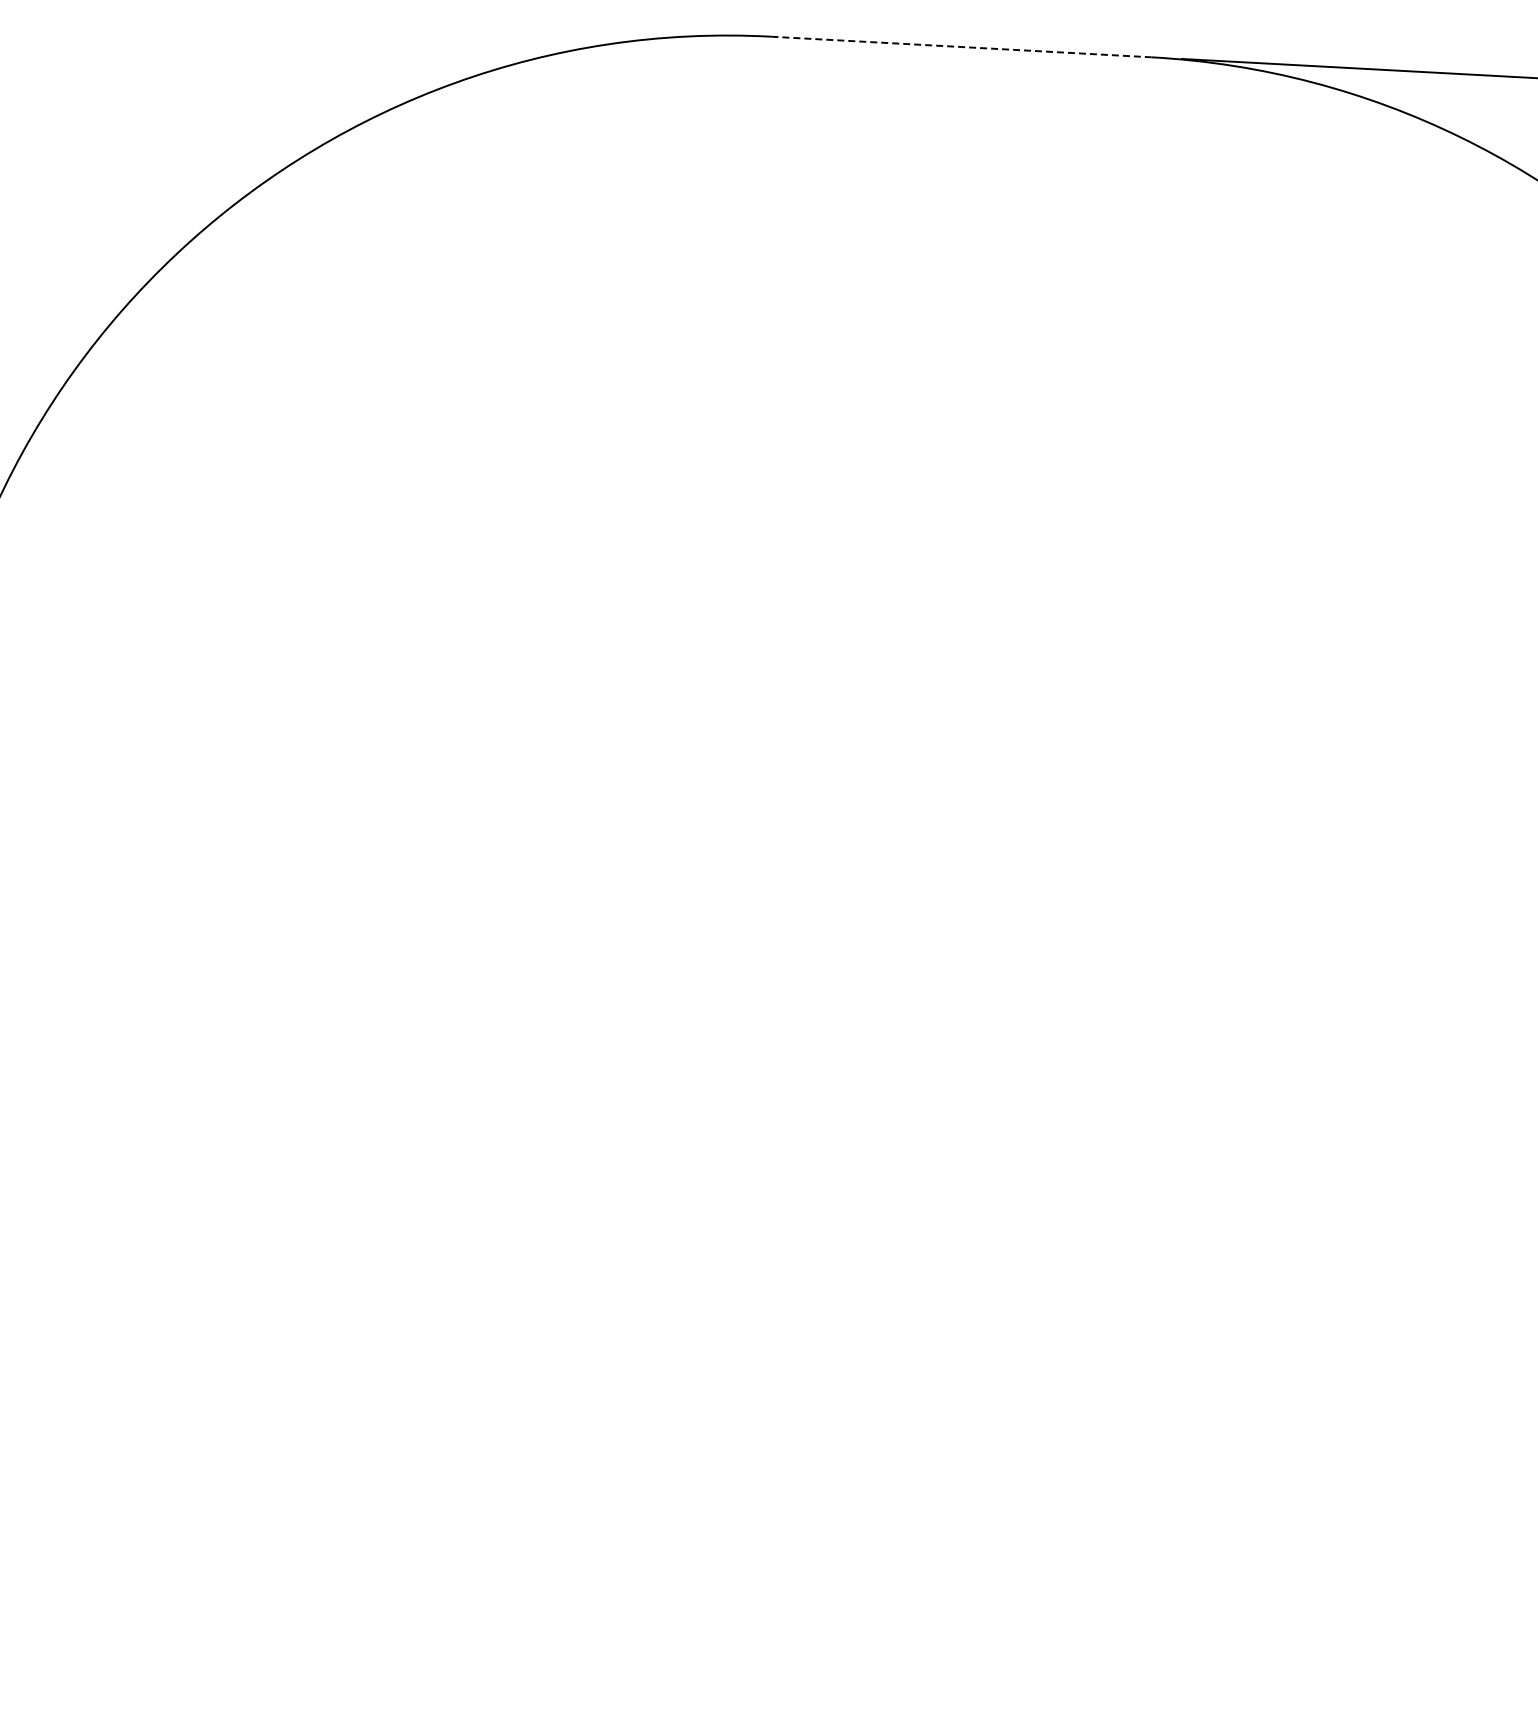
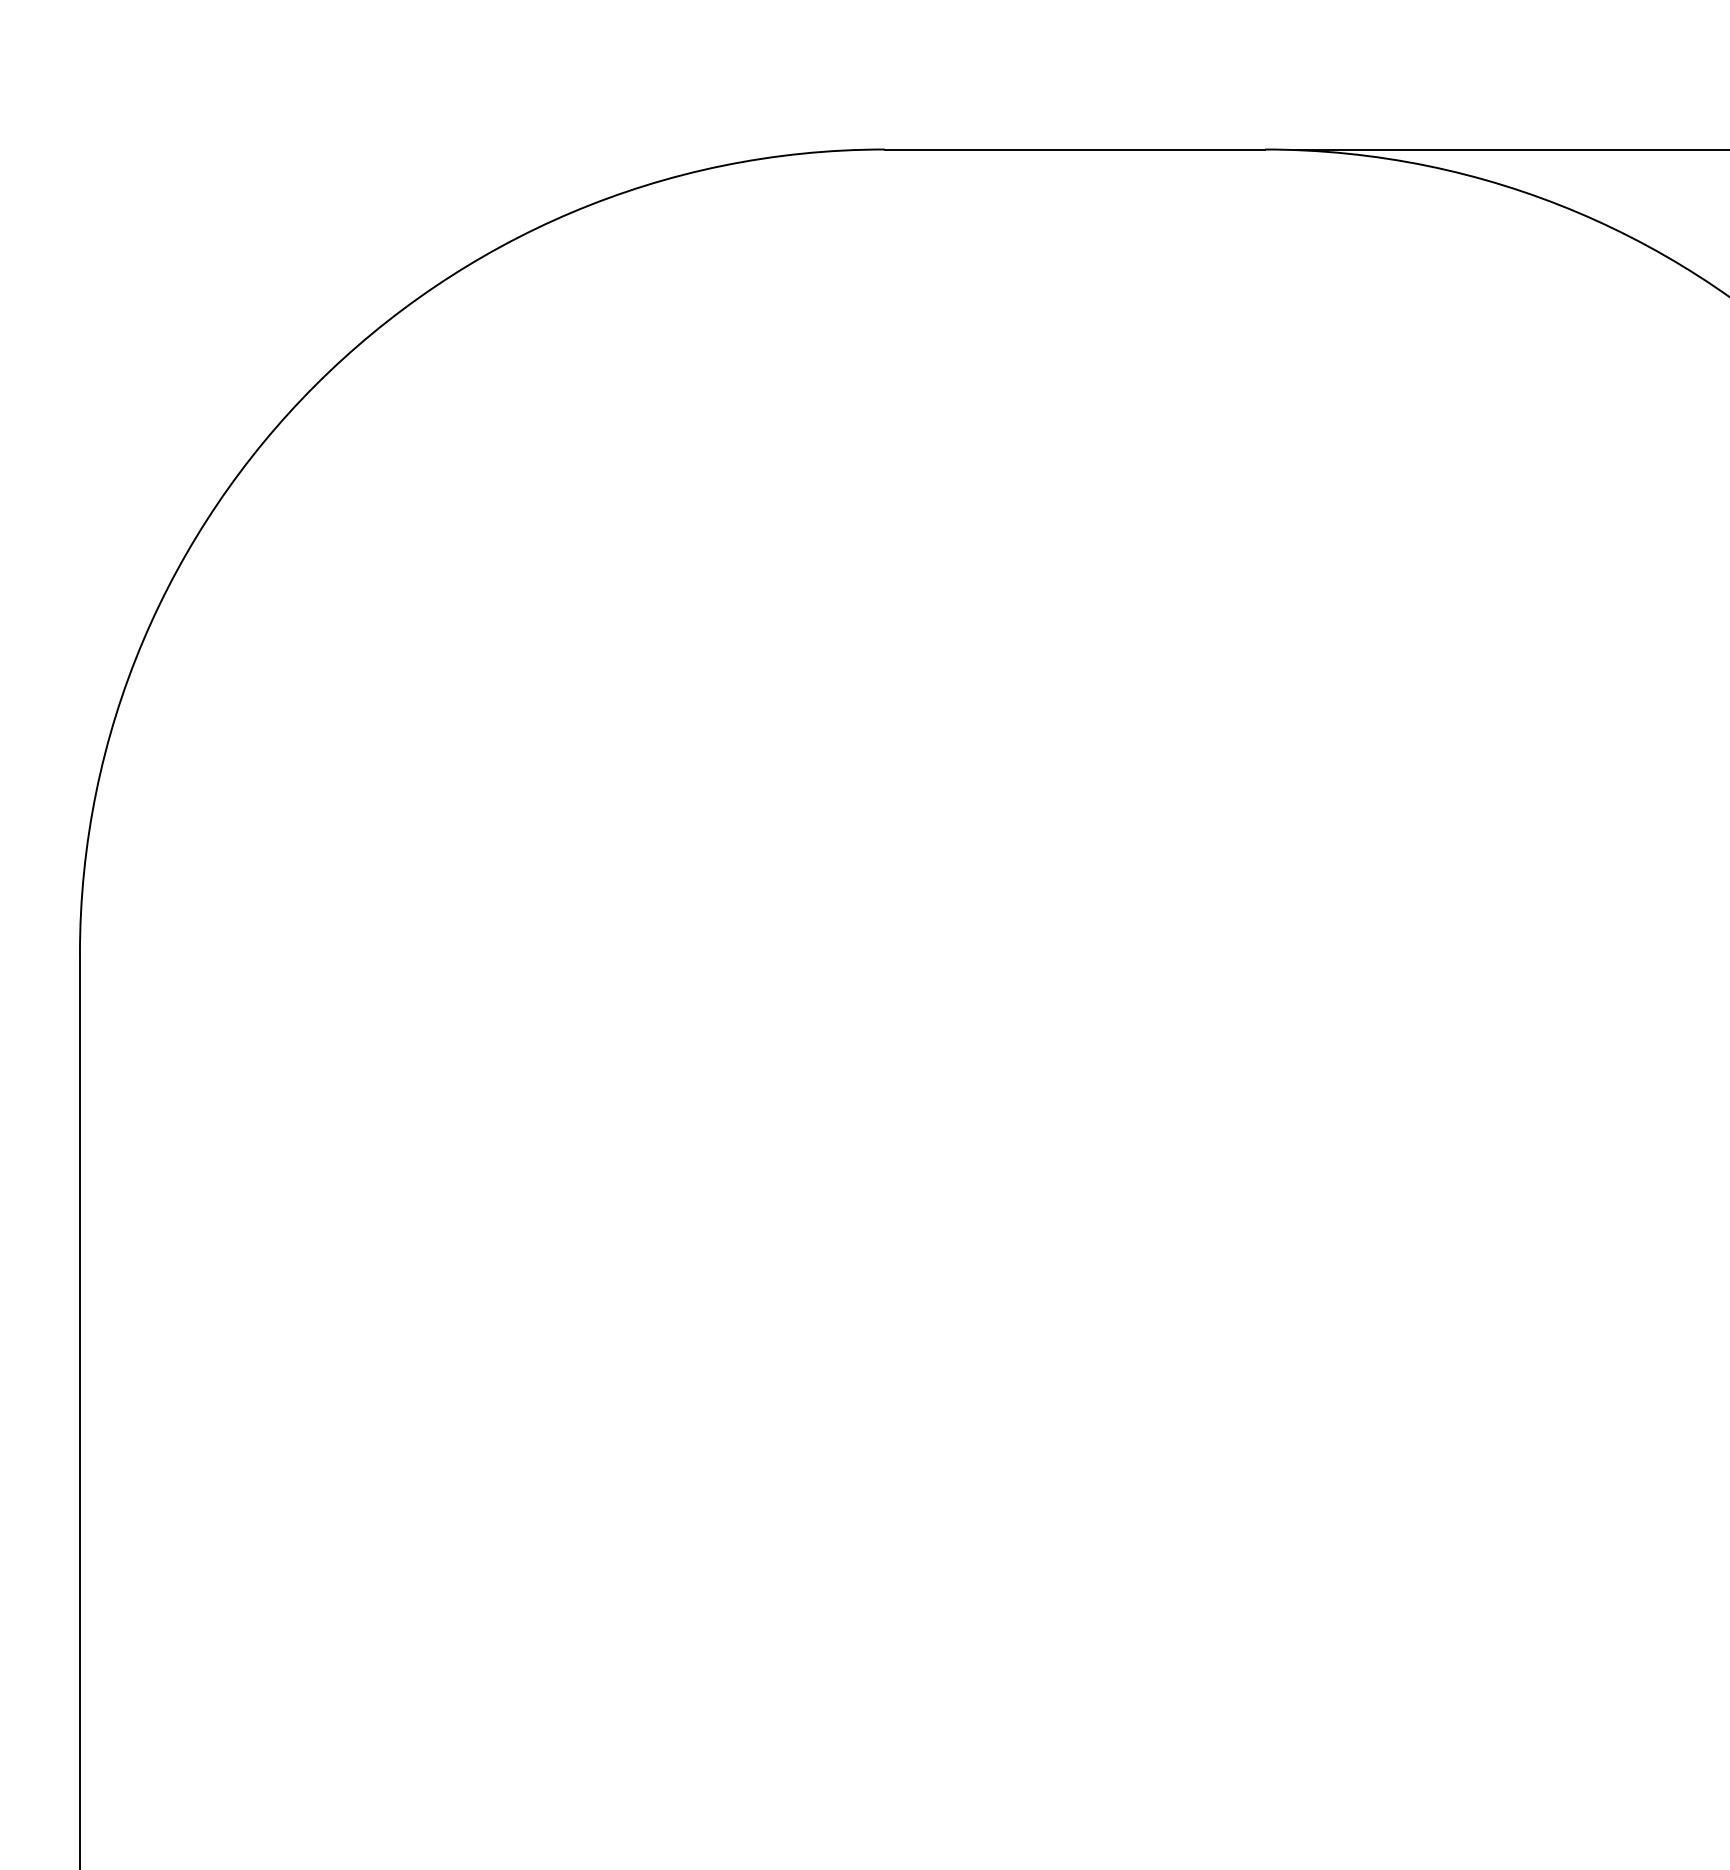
line: (962, 47) -> (1075, 149), dashed -> solid

